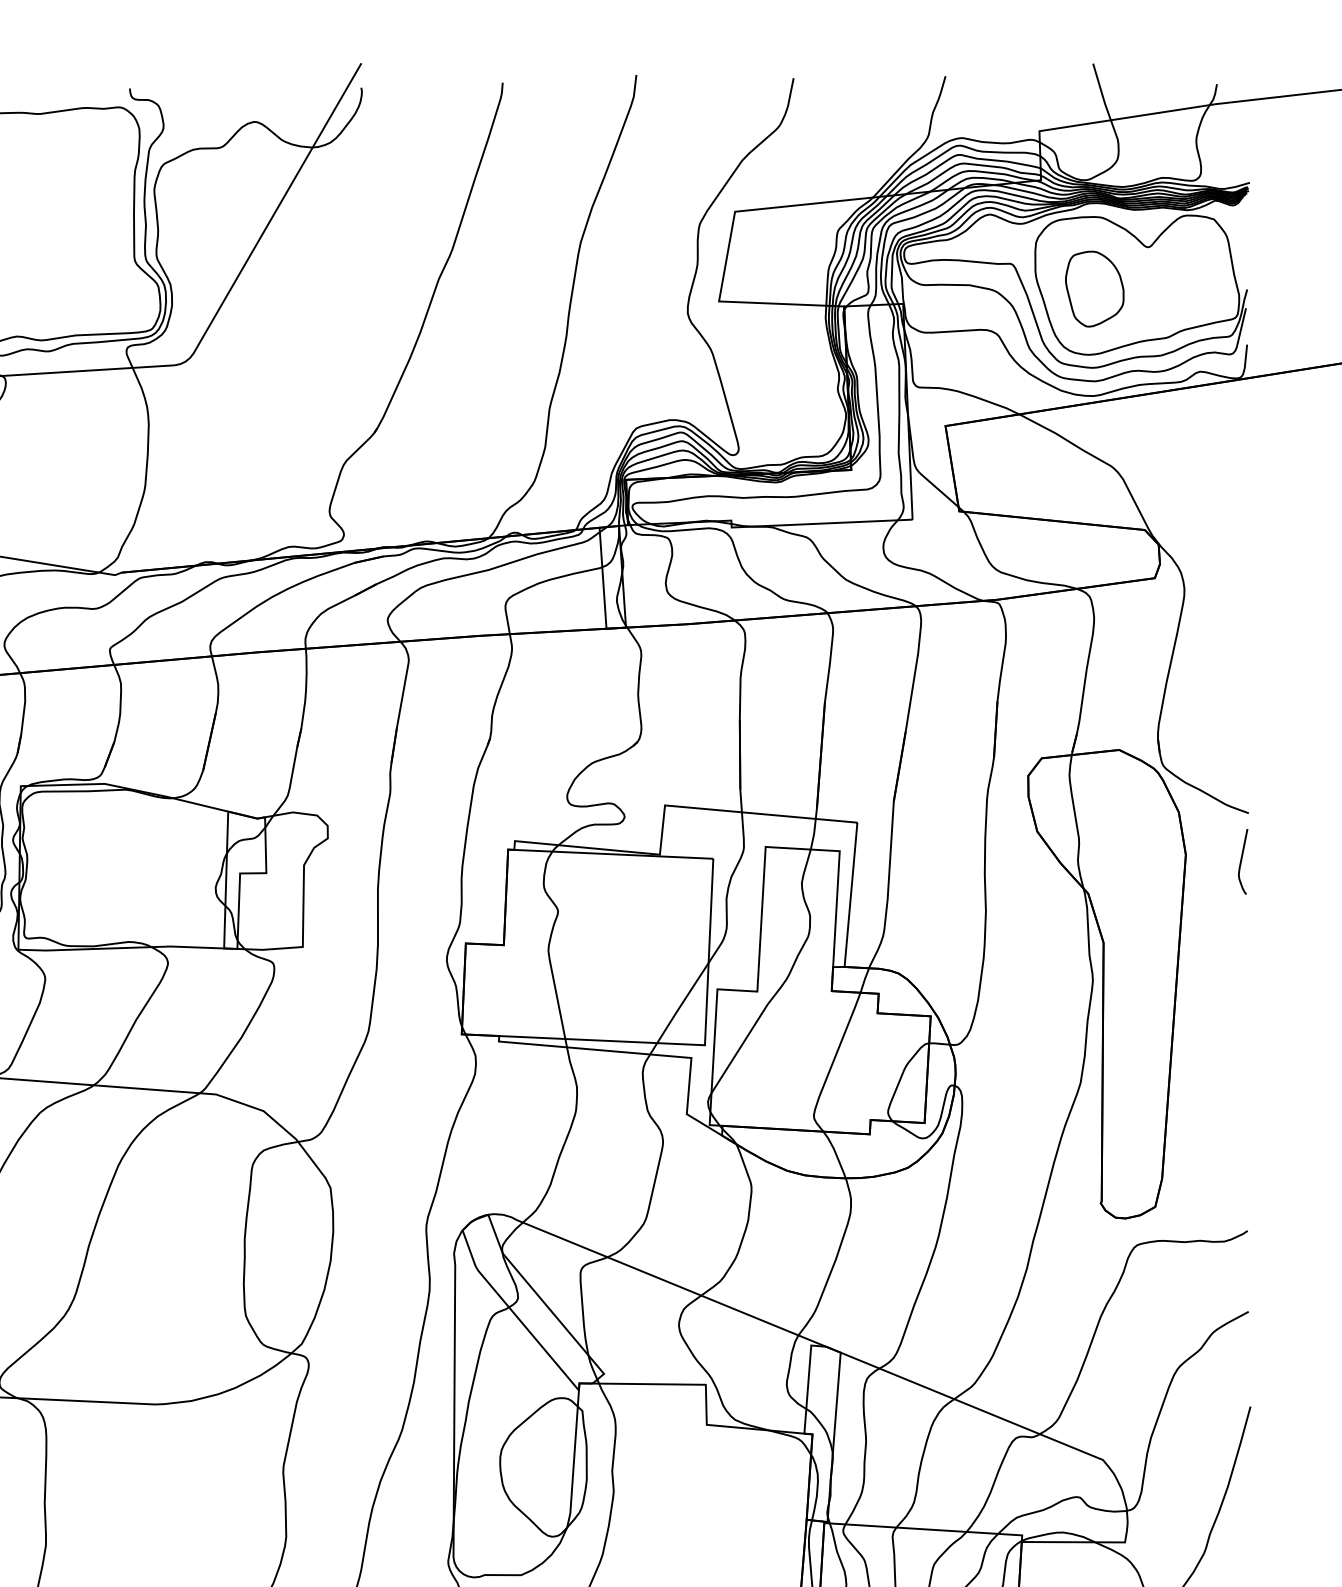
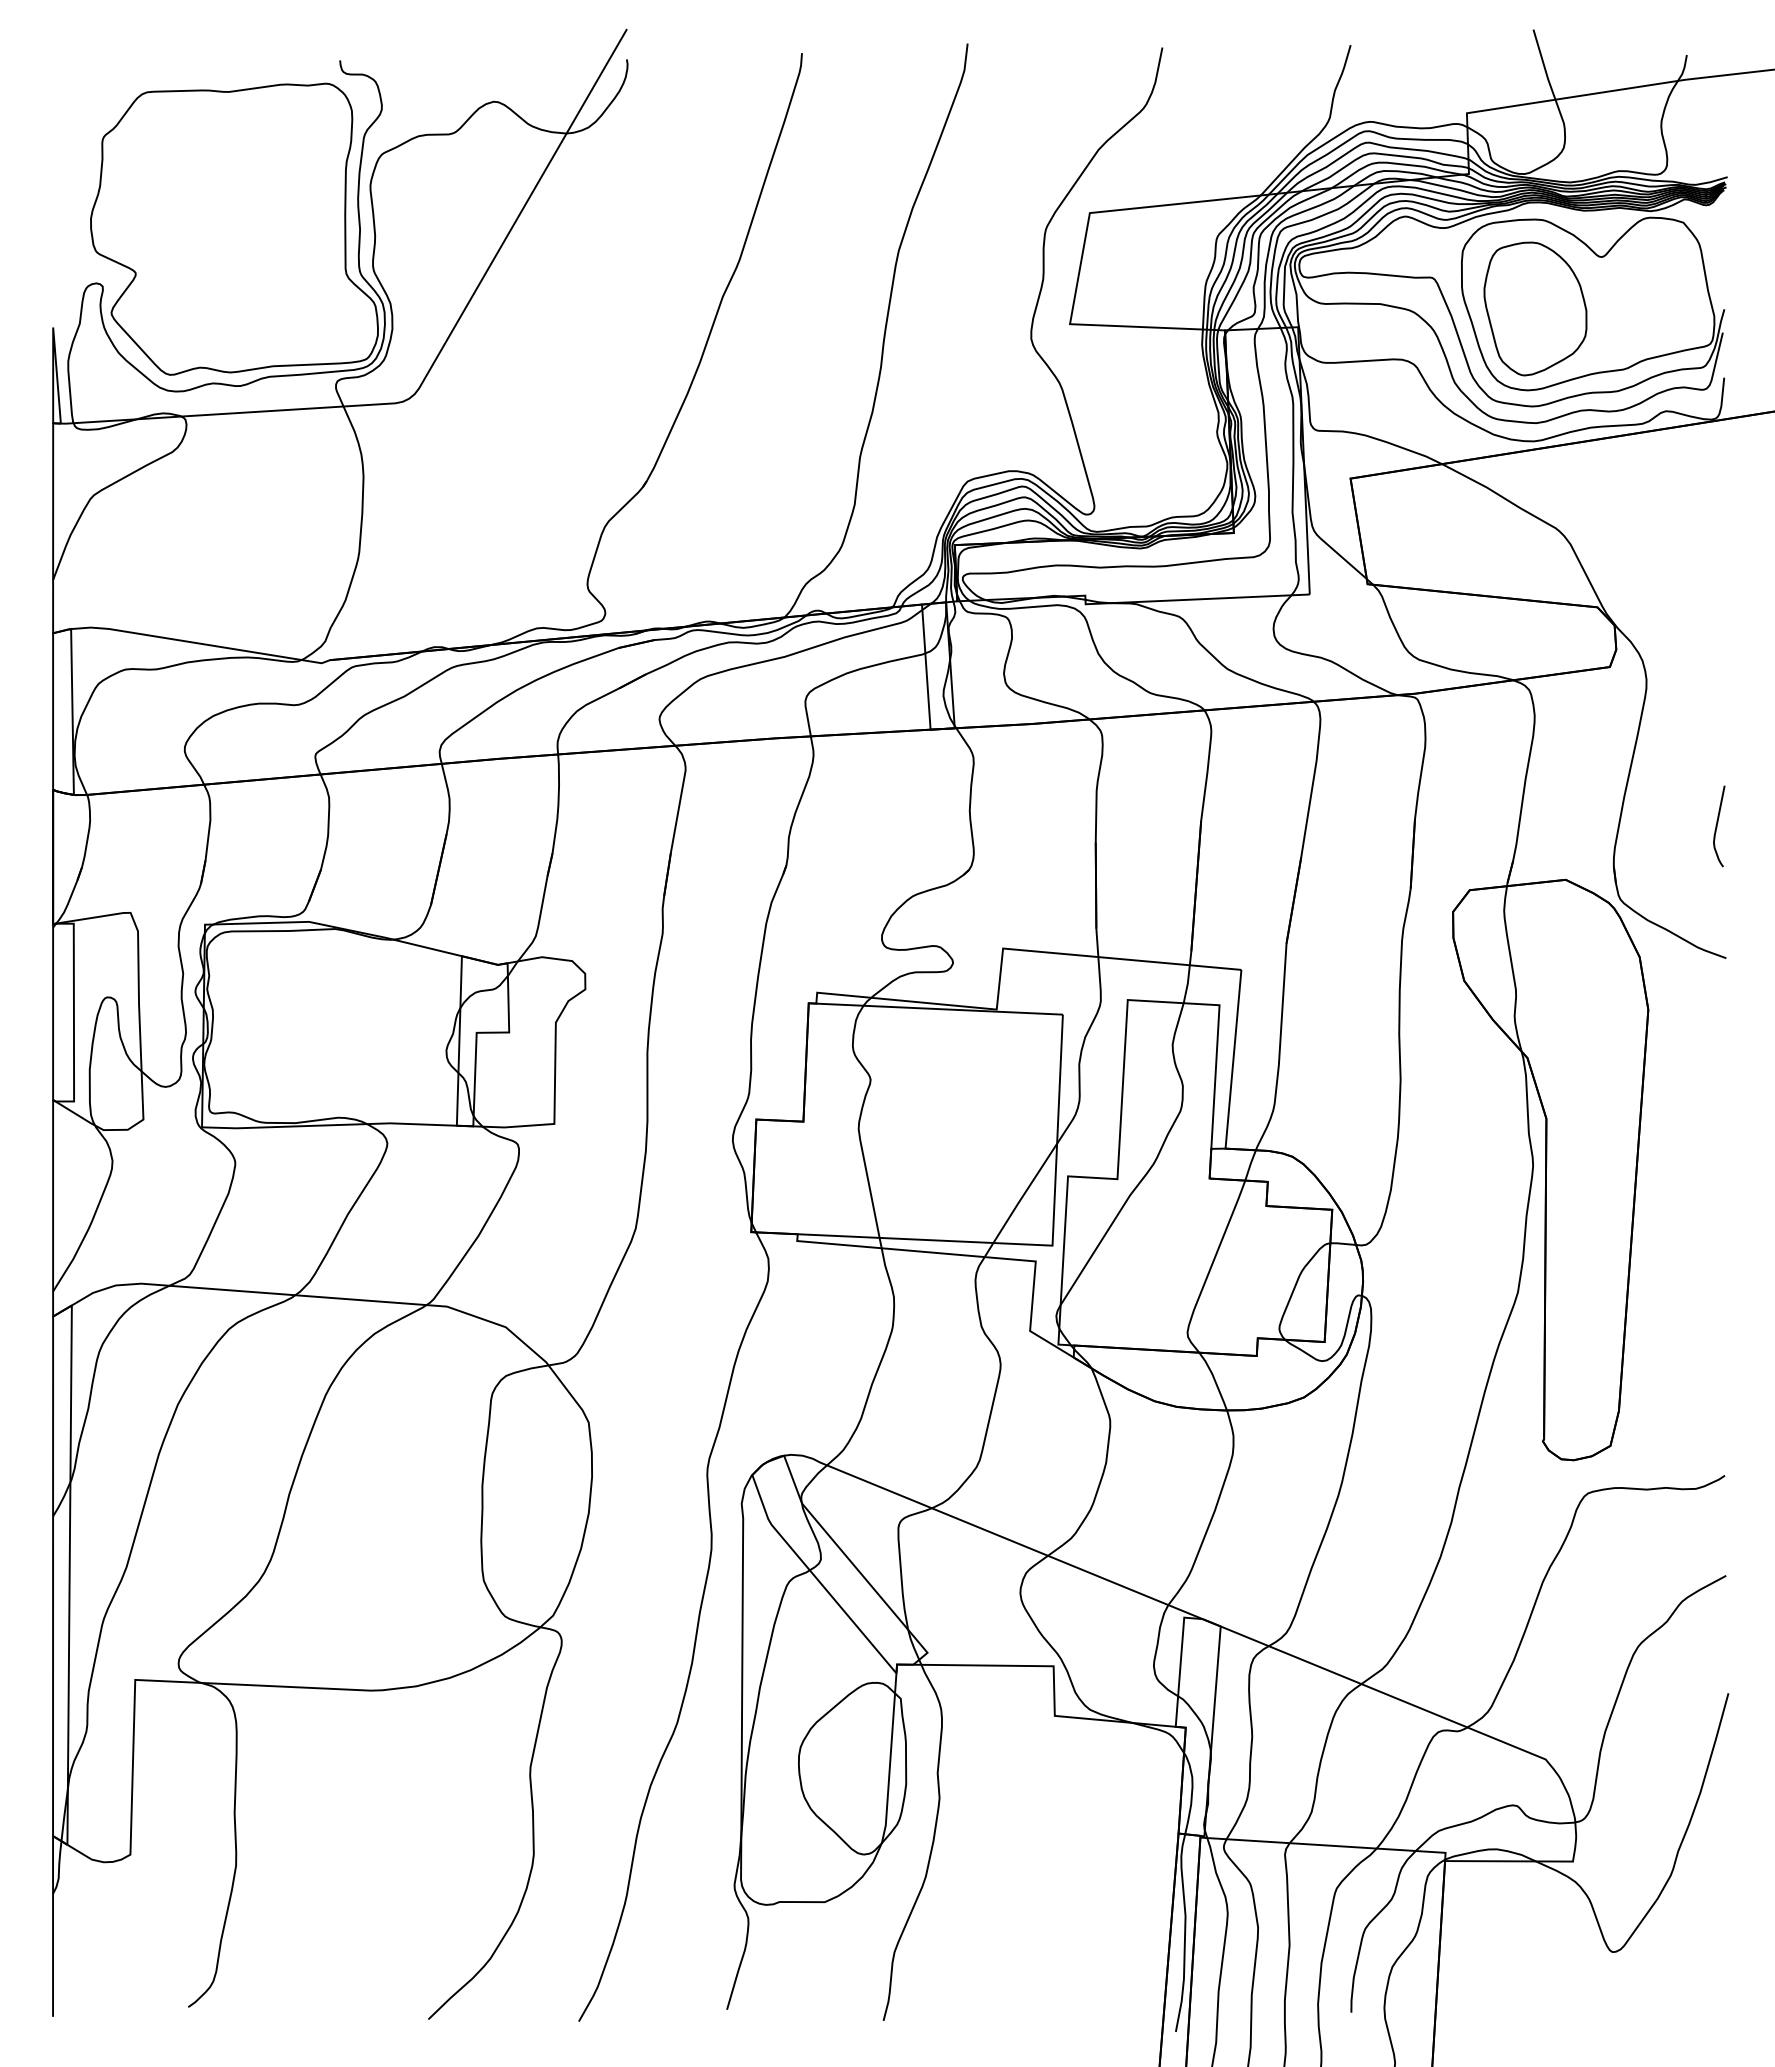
part: (1094, 288) -> (1535, 308), size x1.43
curve: (1241, 861) -> (1717, 826), moved

